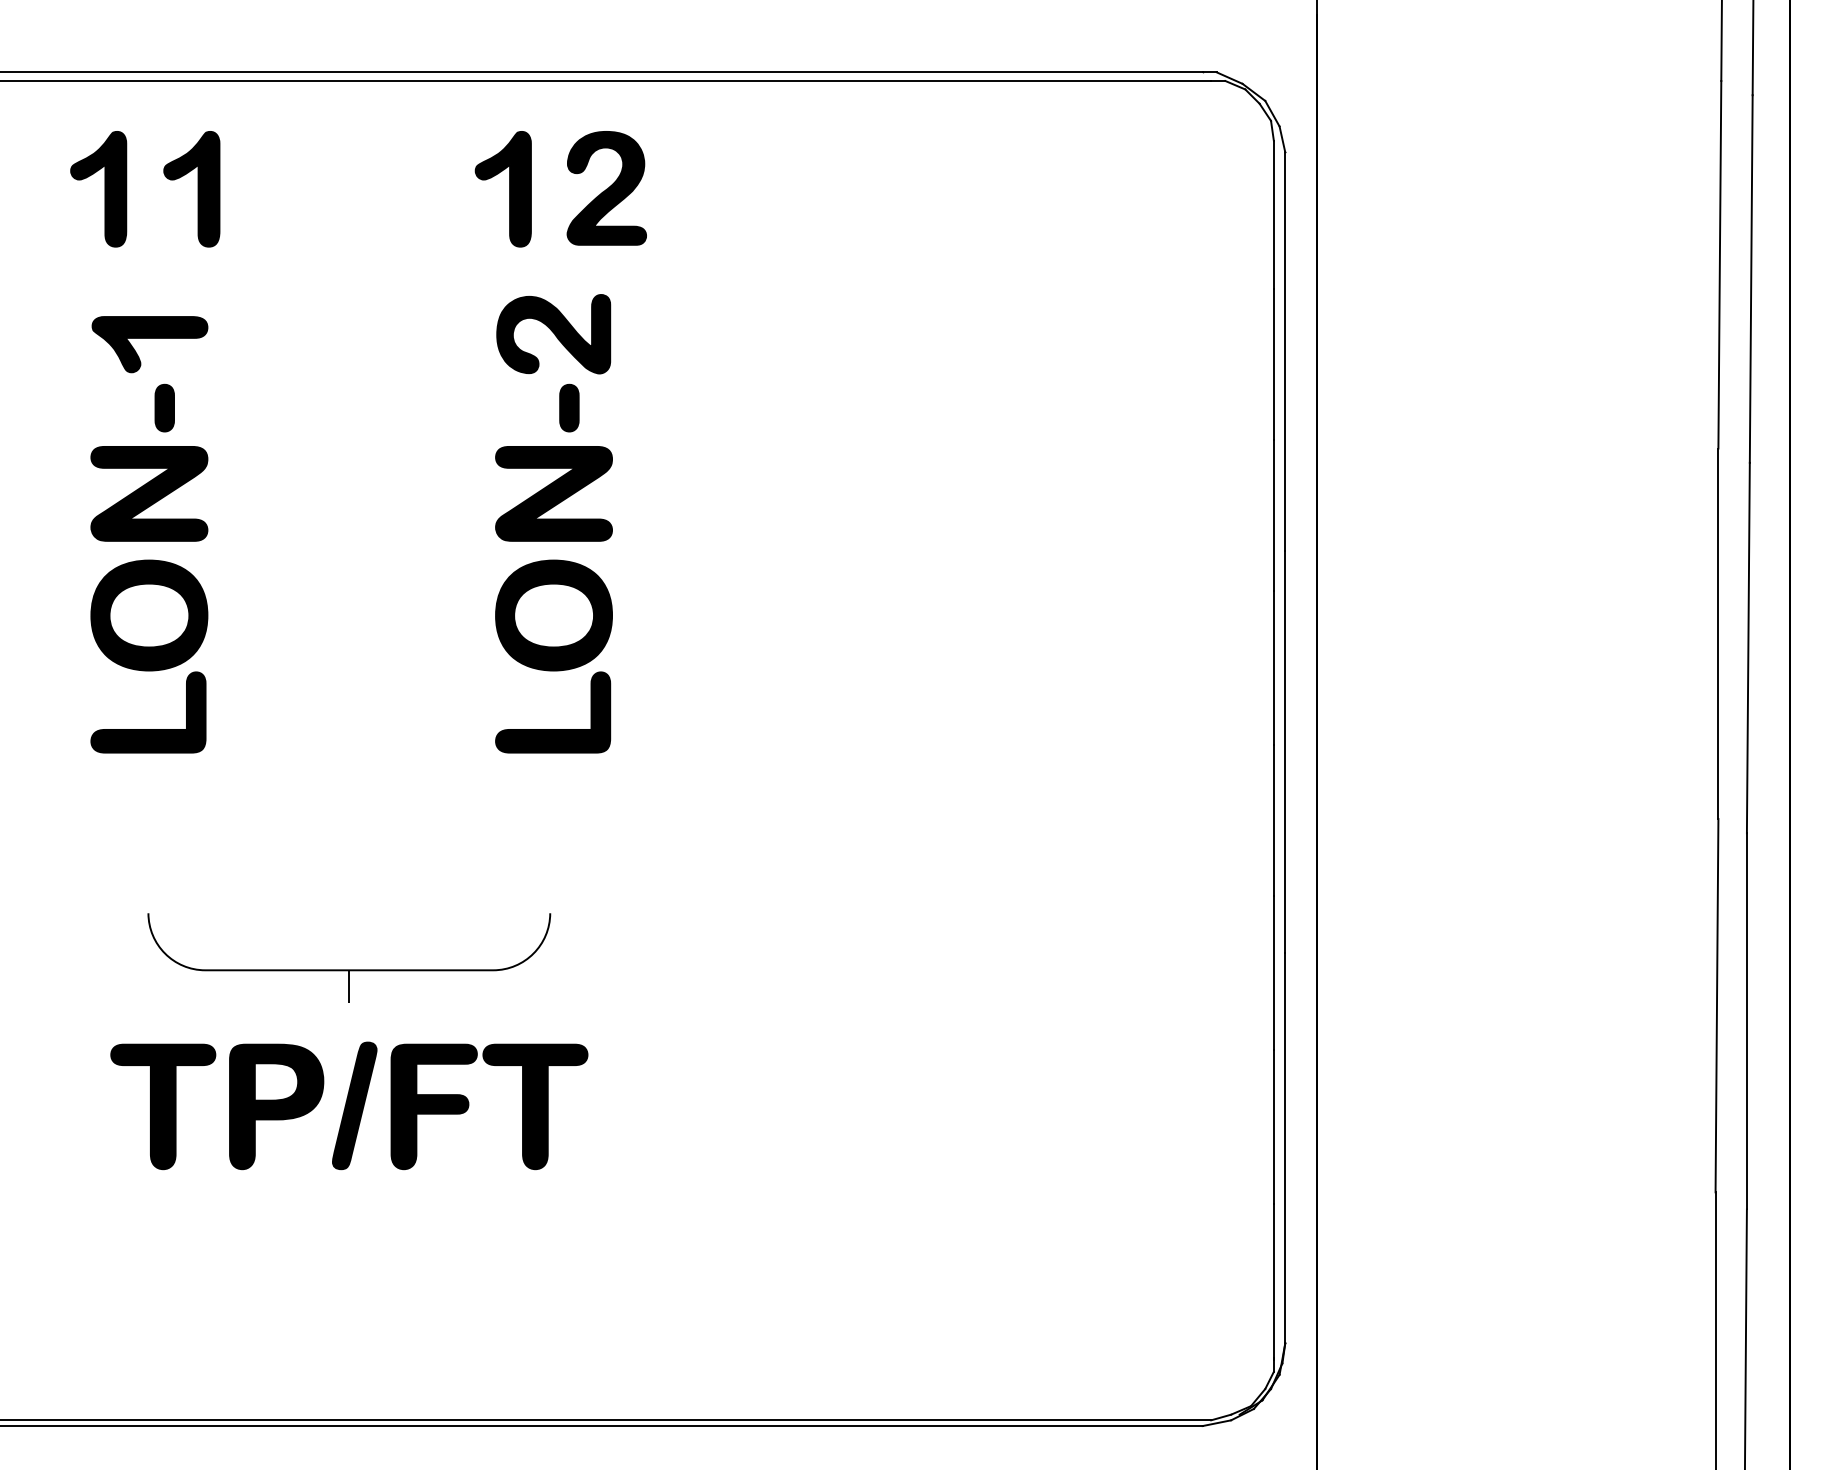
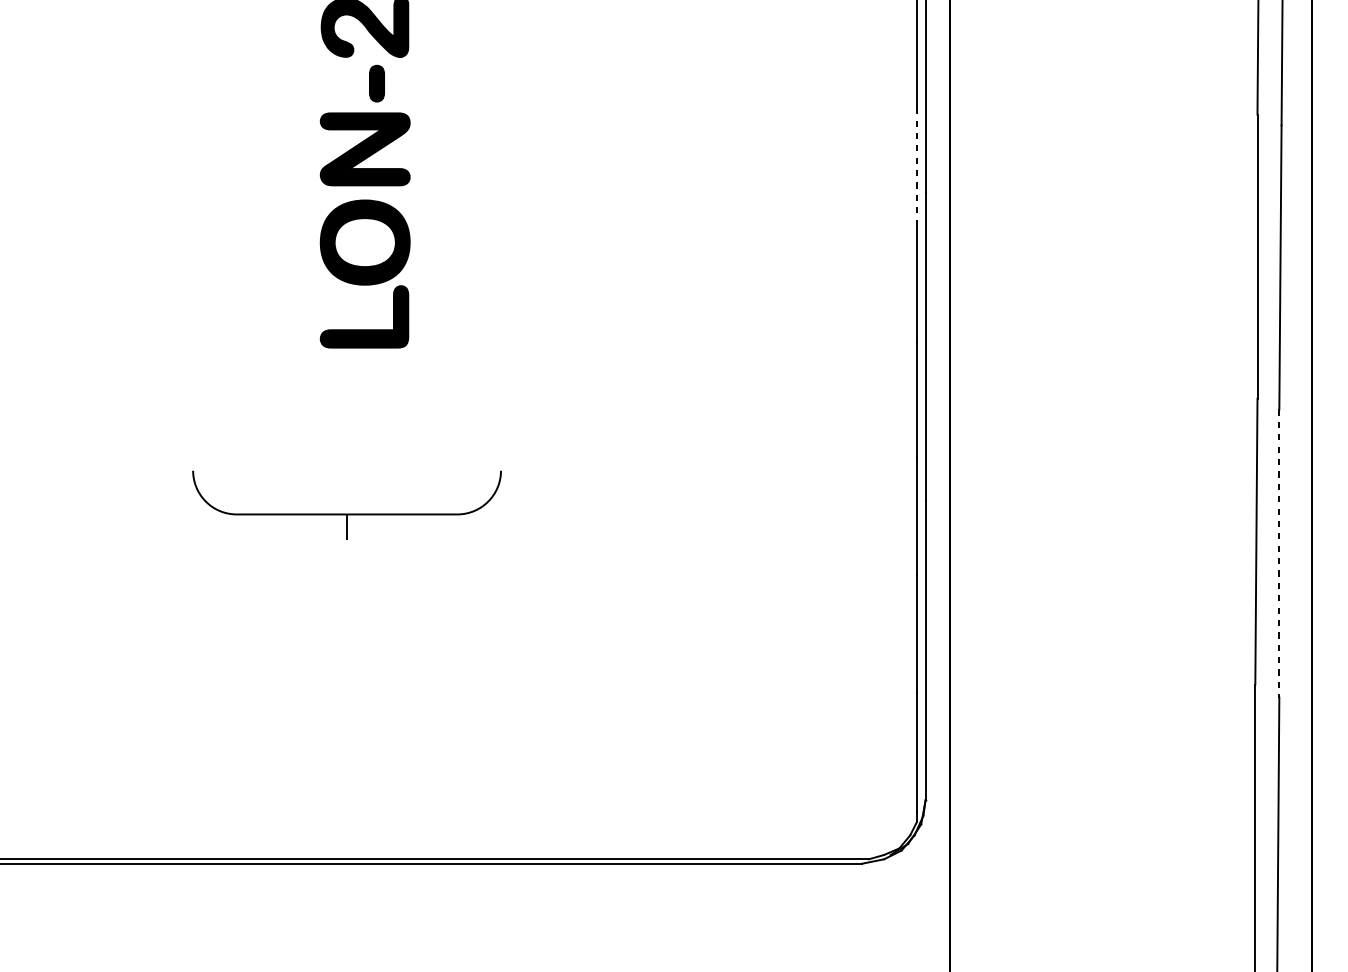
line: (1273, 516) -> (916, 166), solid -> dashed
part: (149, 534) -> (55, 180), removed
part: (349, 969) -> (347, 513), moved
line: (1746, 1021) -> (1279, 553), solid -> dashed
part: (349, 1105) -> (208, 618), removed

